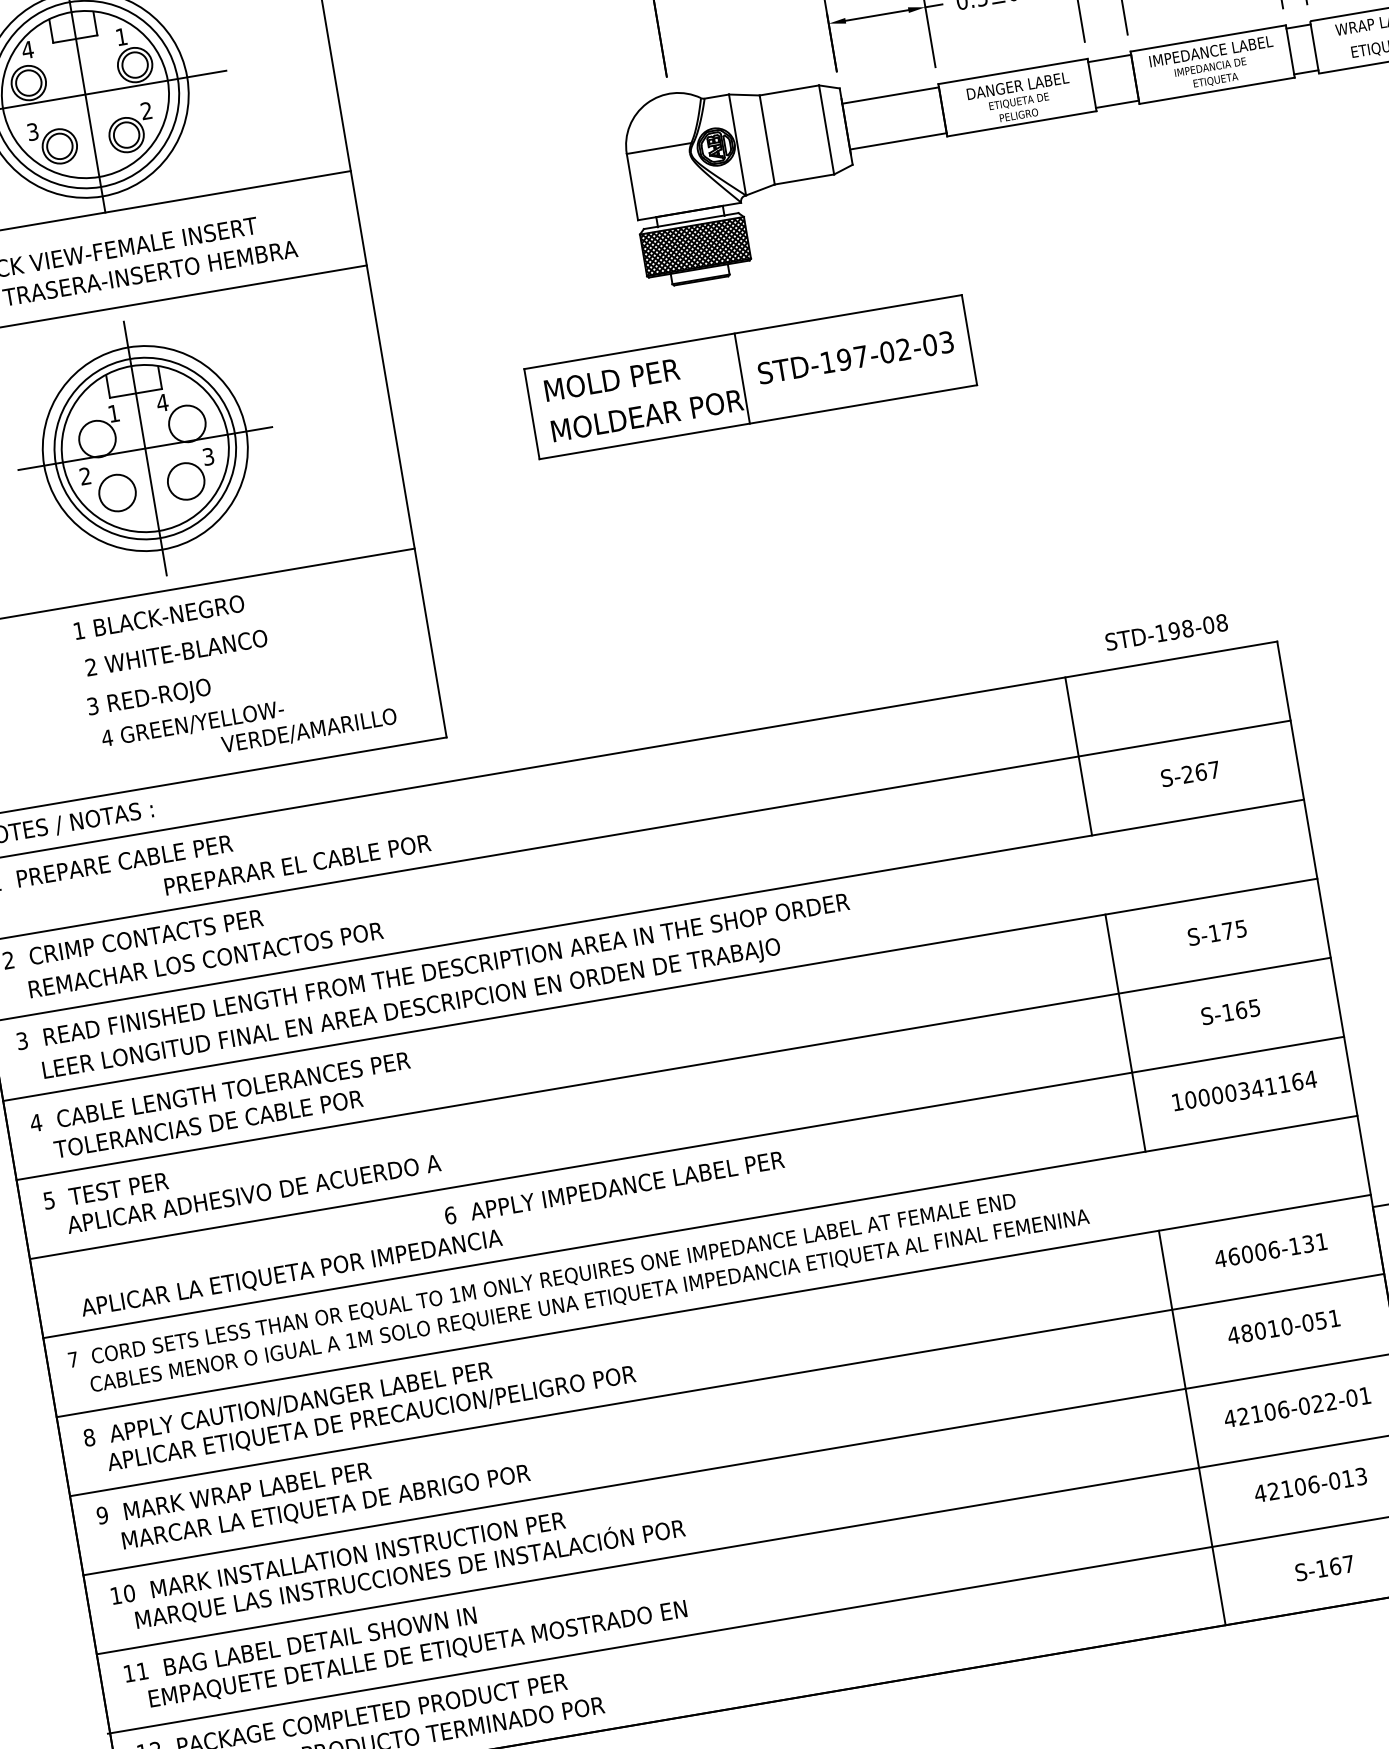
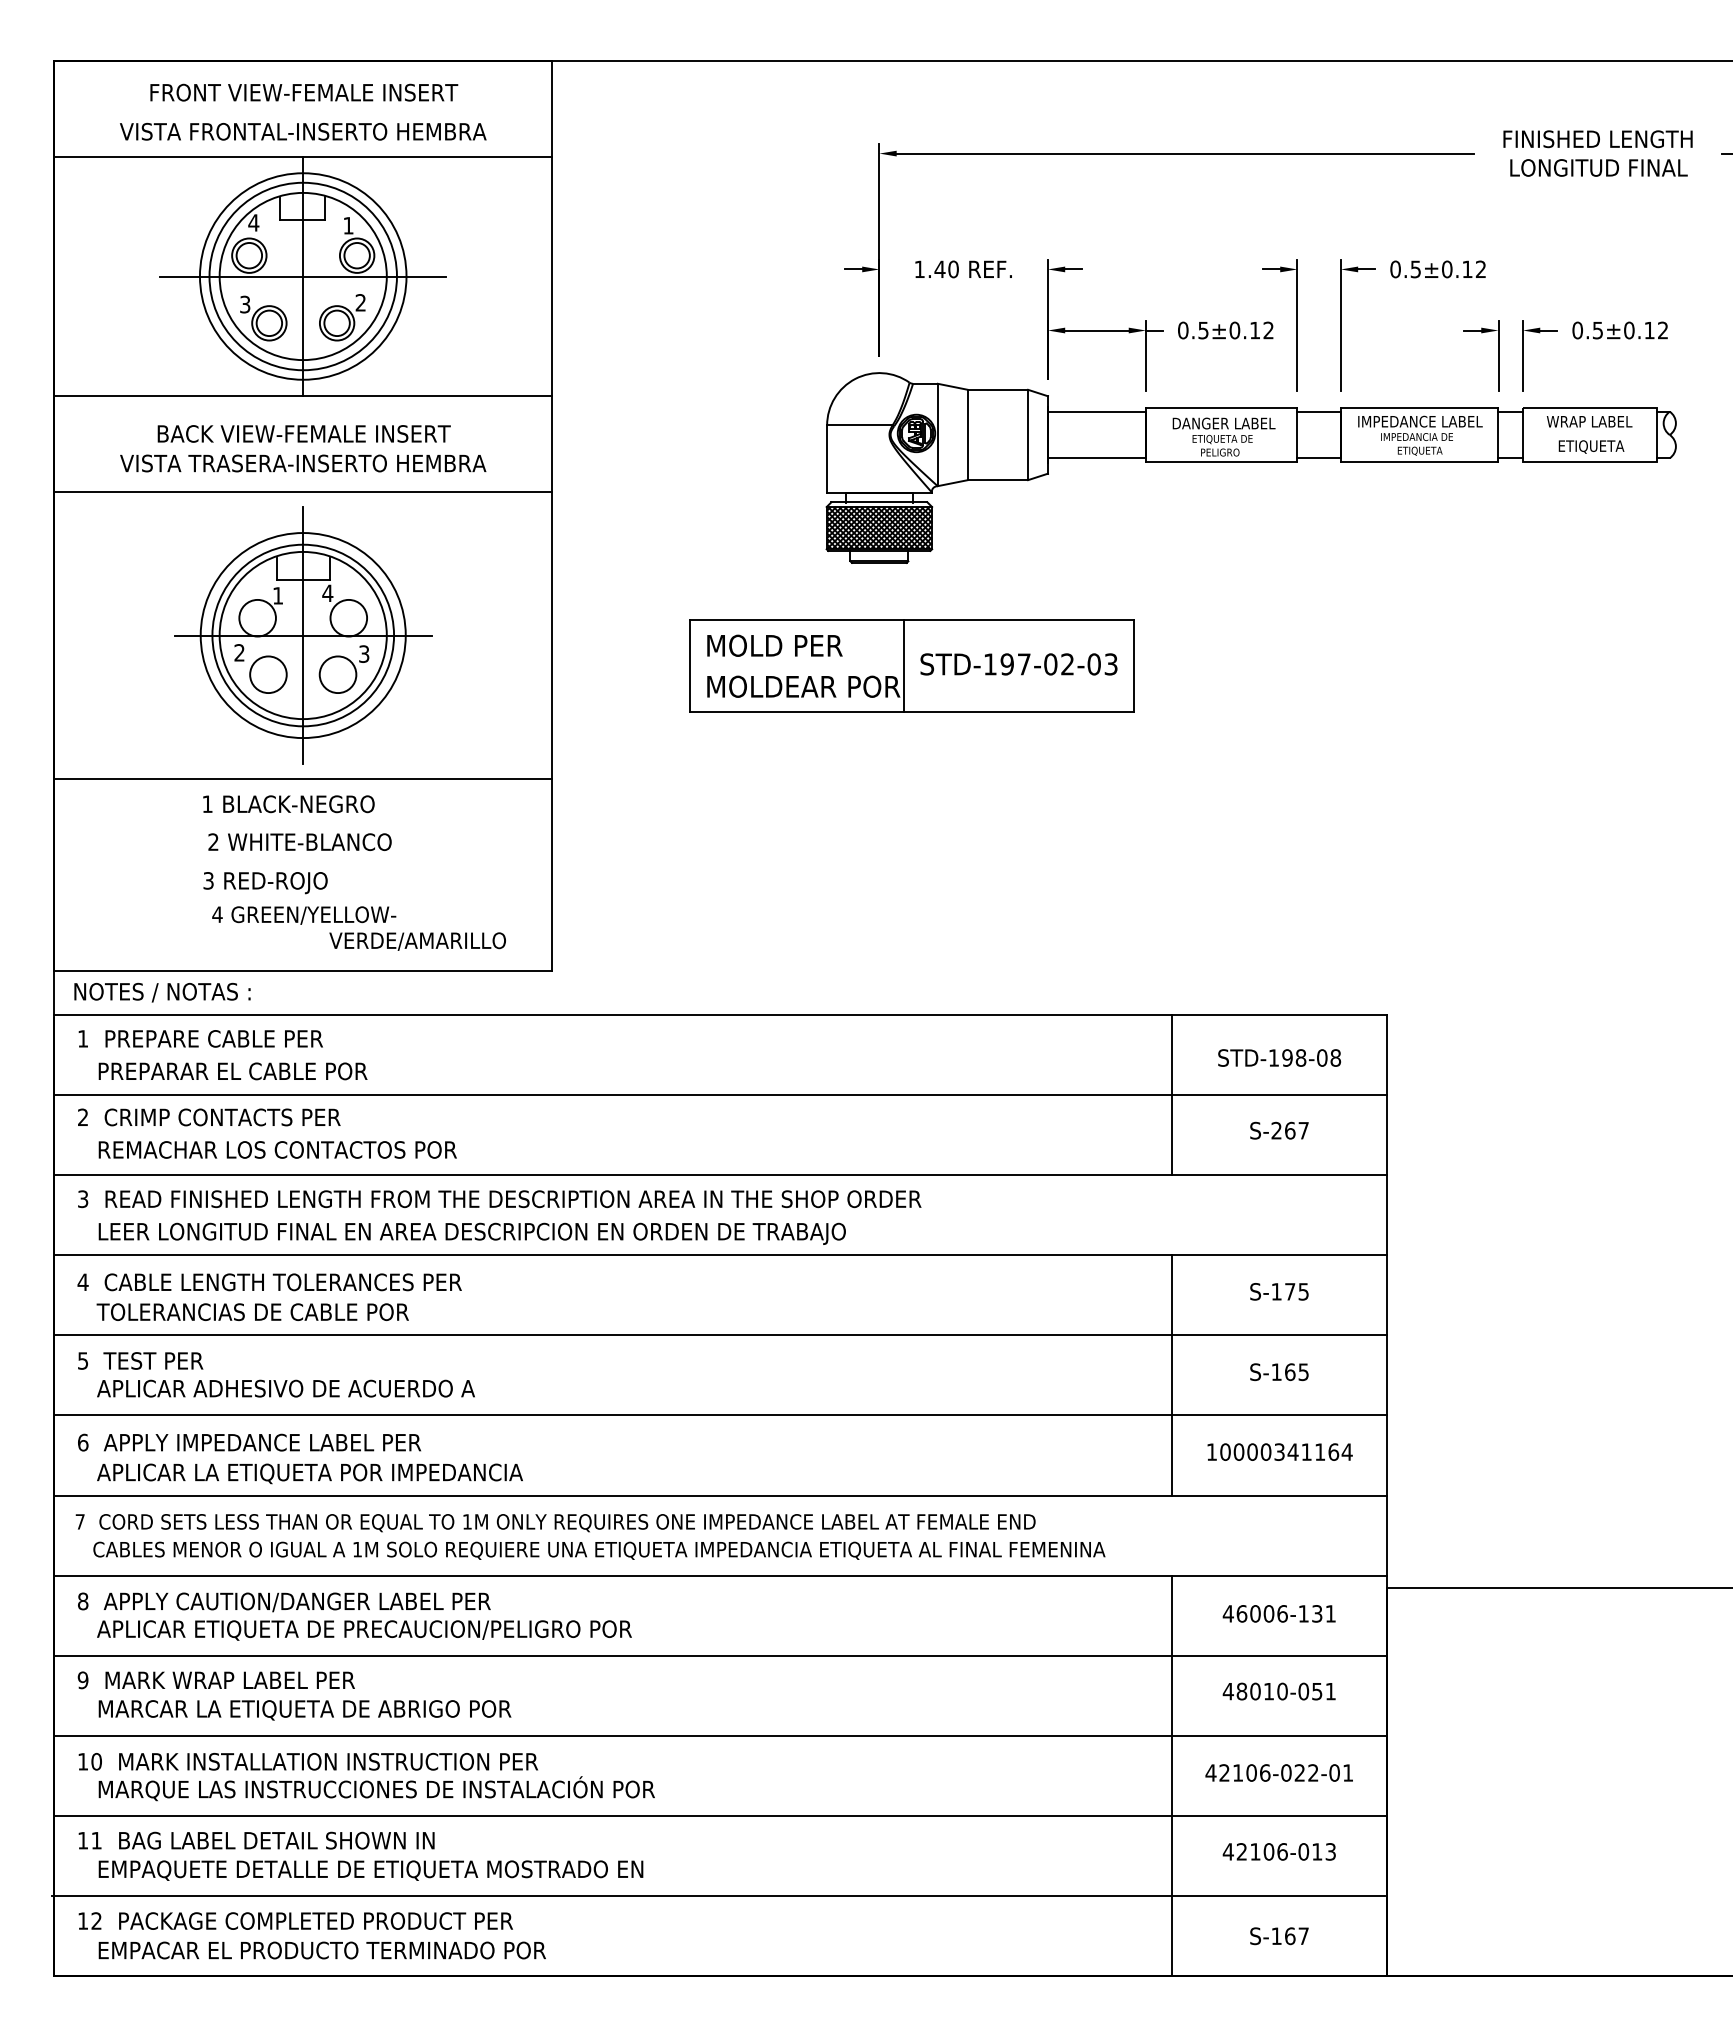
text: (1166, 631) -> (1279, 1057), moved
text: (297, 865) -> (232, 1071), moved
text: (614, 1187) -> (249, 1442), moved

